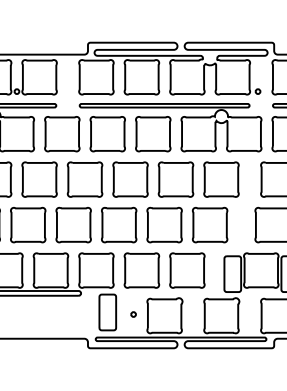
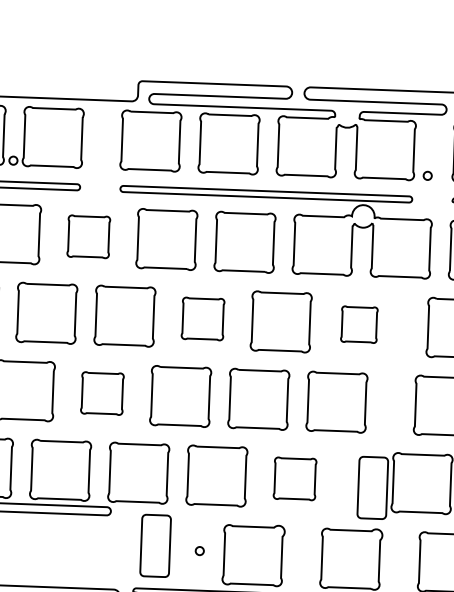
part: (62, 134) -> (88, 237), size x0.7
part: (130, 179) -> (203, 318), size x0.7
part: (221, 179) -> (359, 324), size x0.6
part: (73, 224) -> (102, 392), size x0.7
part: (187, 270) -> (295, 478), size x0.7

